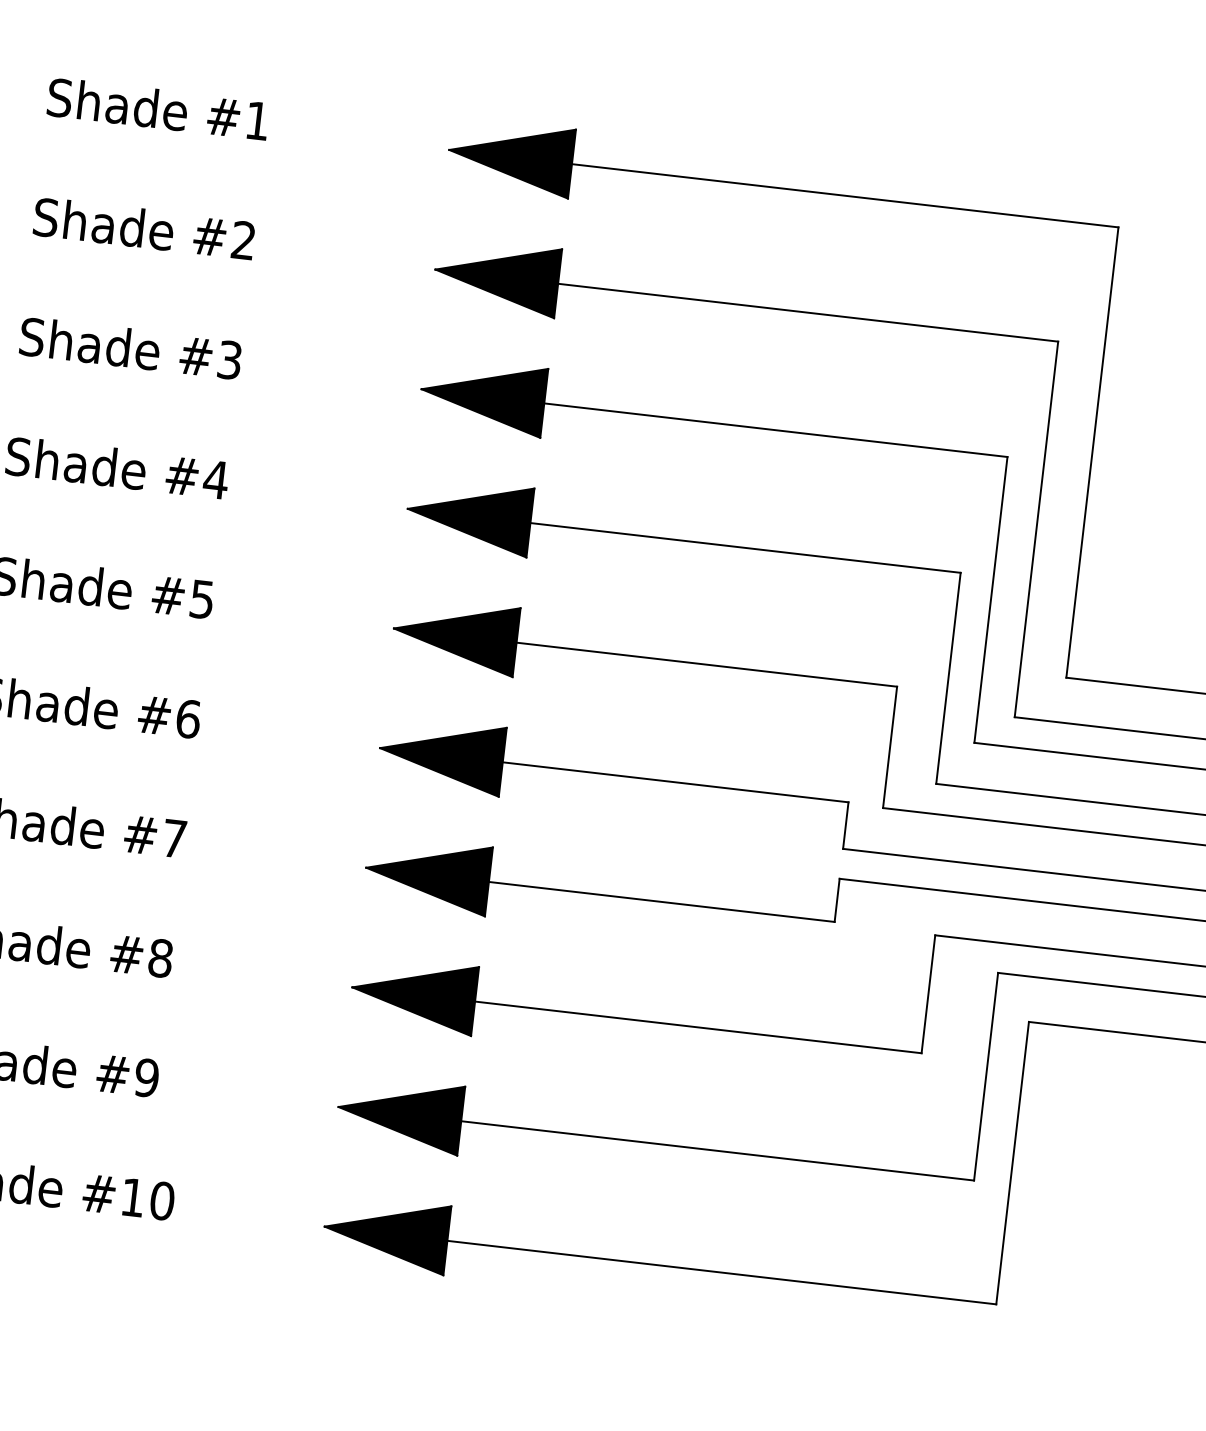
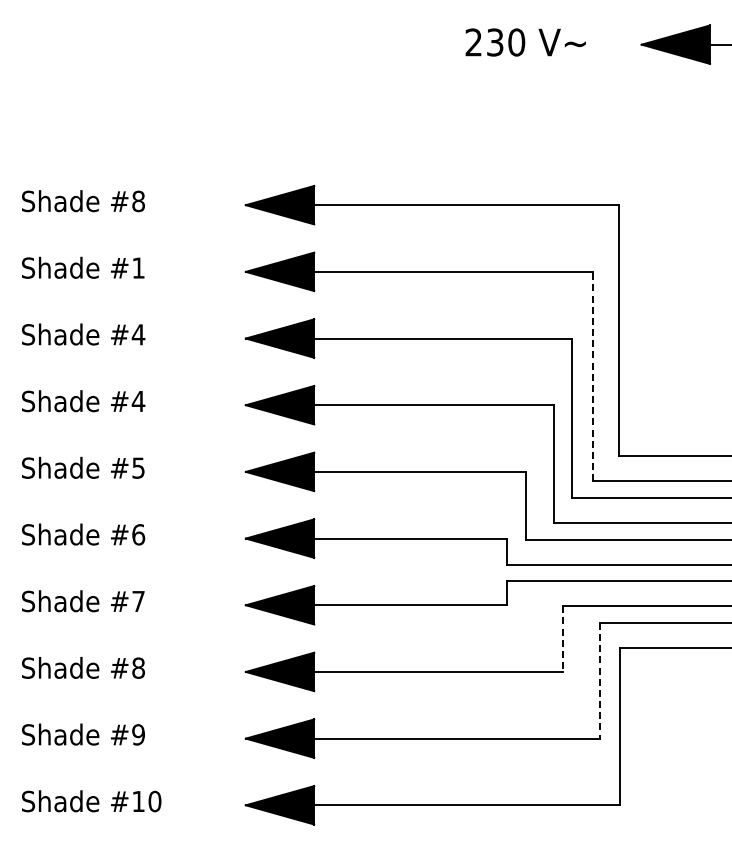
text: (257, 121) -> (138, 201), #1 -> #8
text: (243, 239) -> (138, 267), #2 -> #1
text: (229, 359) -> (138, 334), #3 -> #4
line: (1035, 529) -> (592, 376), solid -> dashed
line: (929, 995) -> (563, 639), solid -> dashed
line: (986, 1076) -> (600, 680), solid -> dashed

